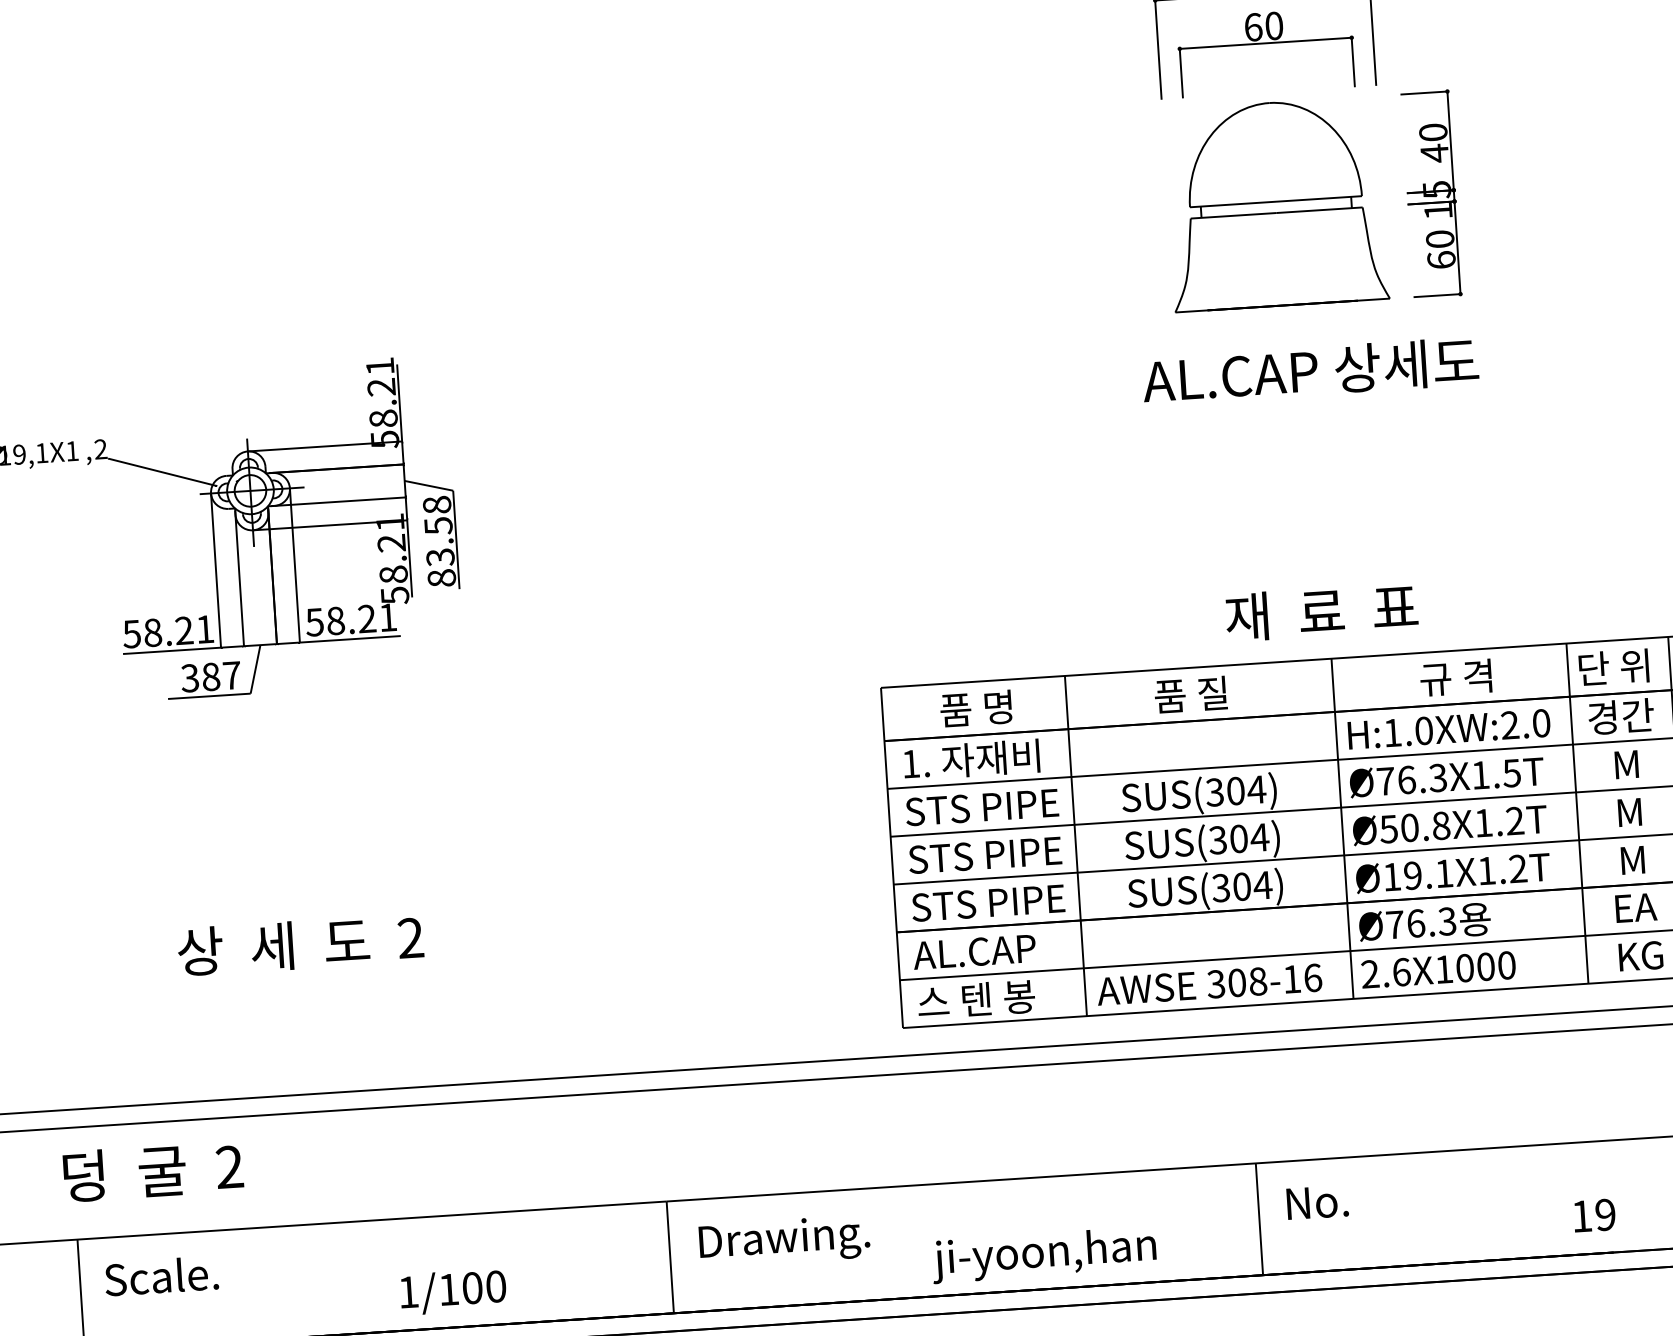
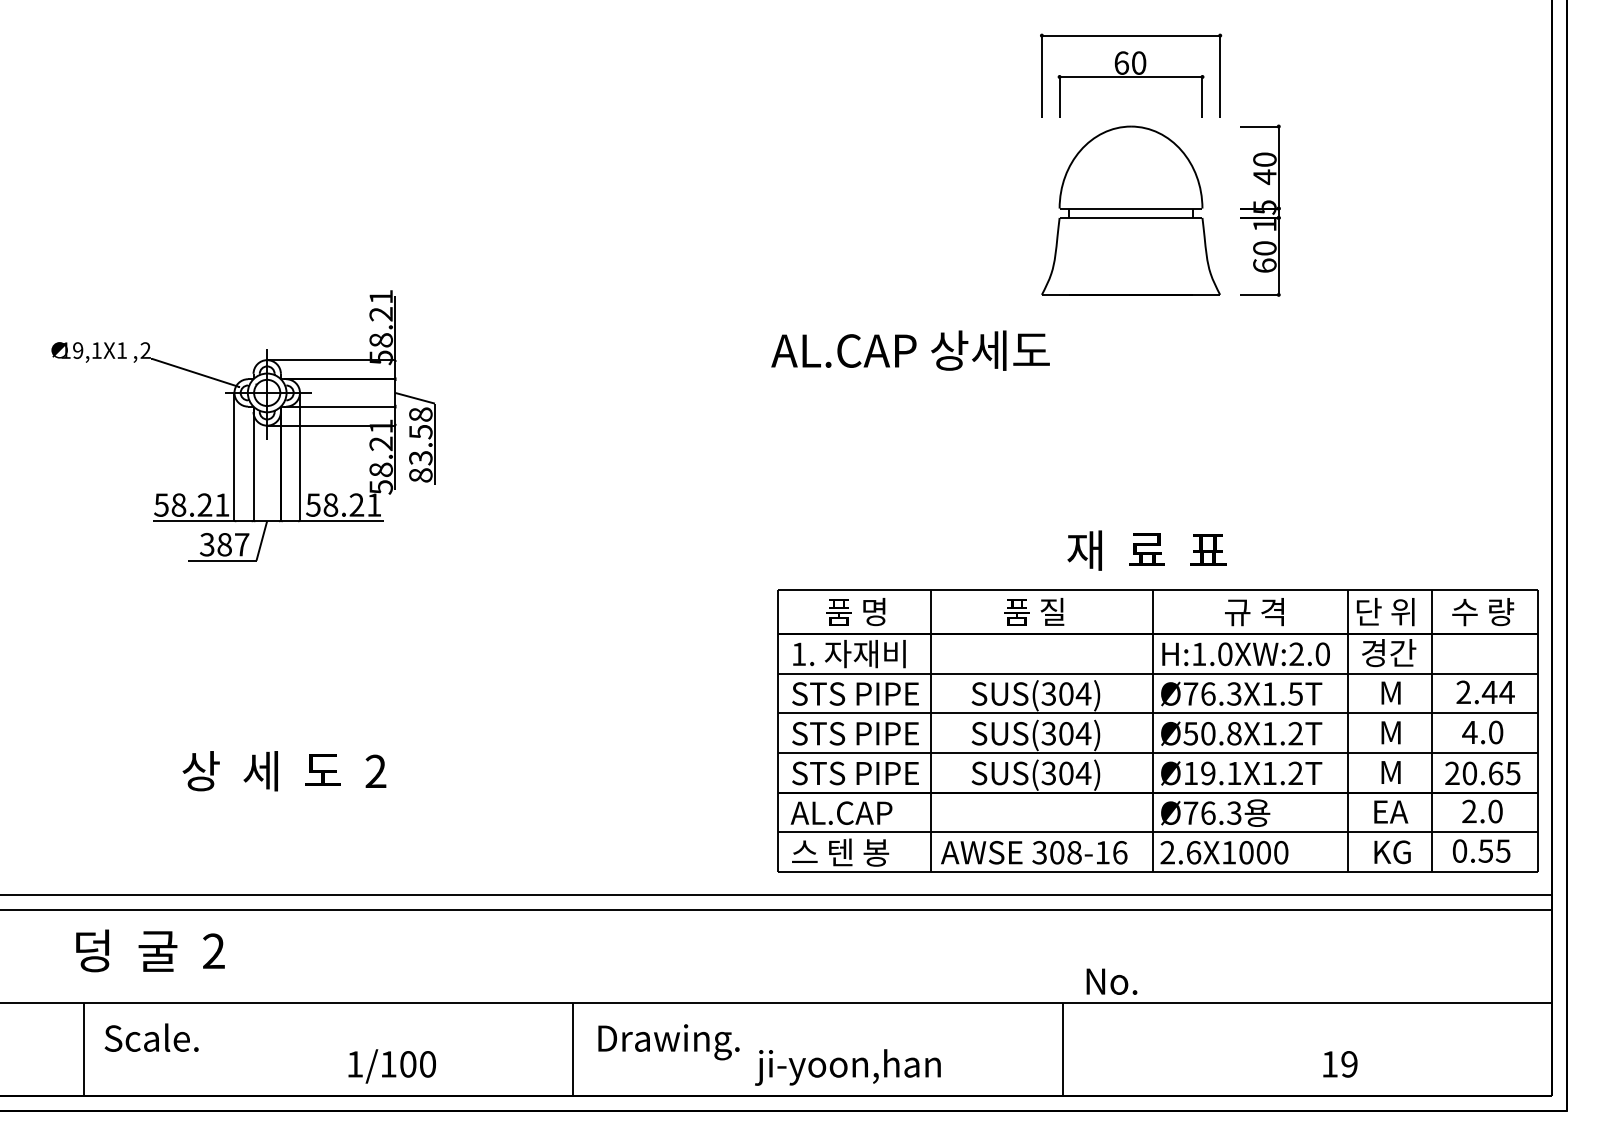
text: (1310, 371) -> (910, 350), moved
text: (1317, 1202) -> (1111, 981), moved
text: (1043, 1255) -> (847, 1067), moved

